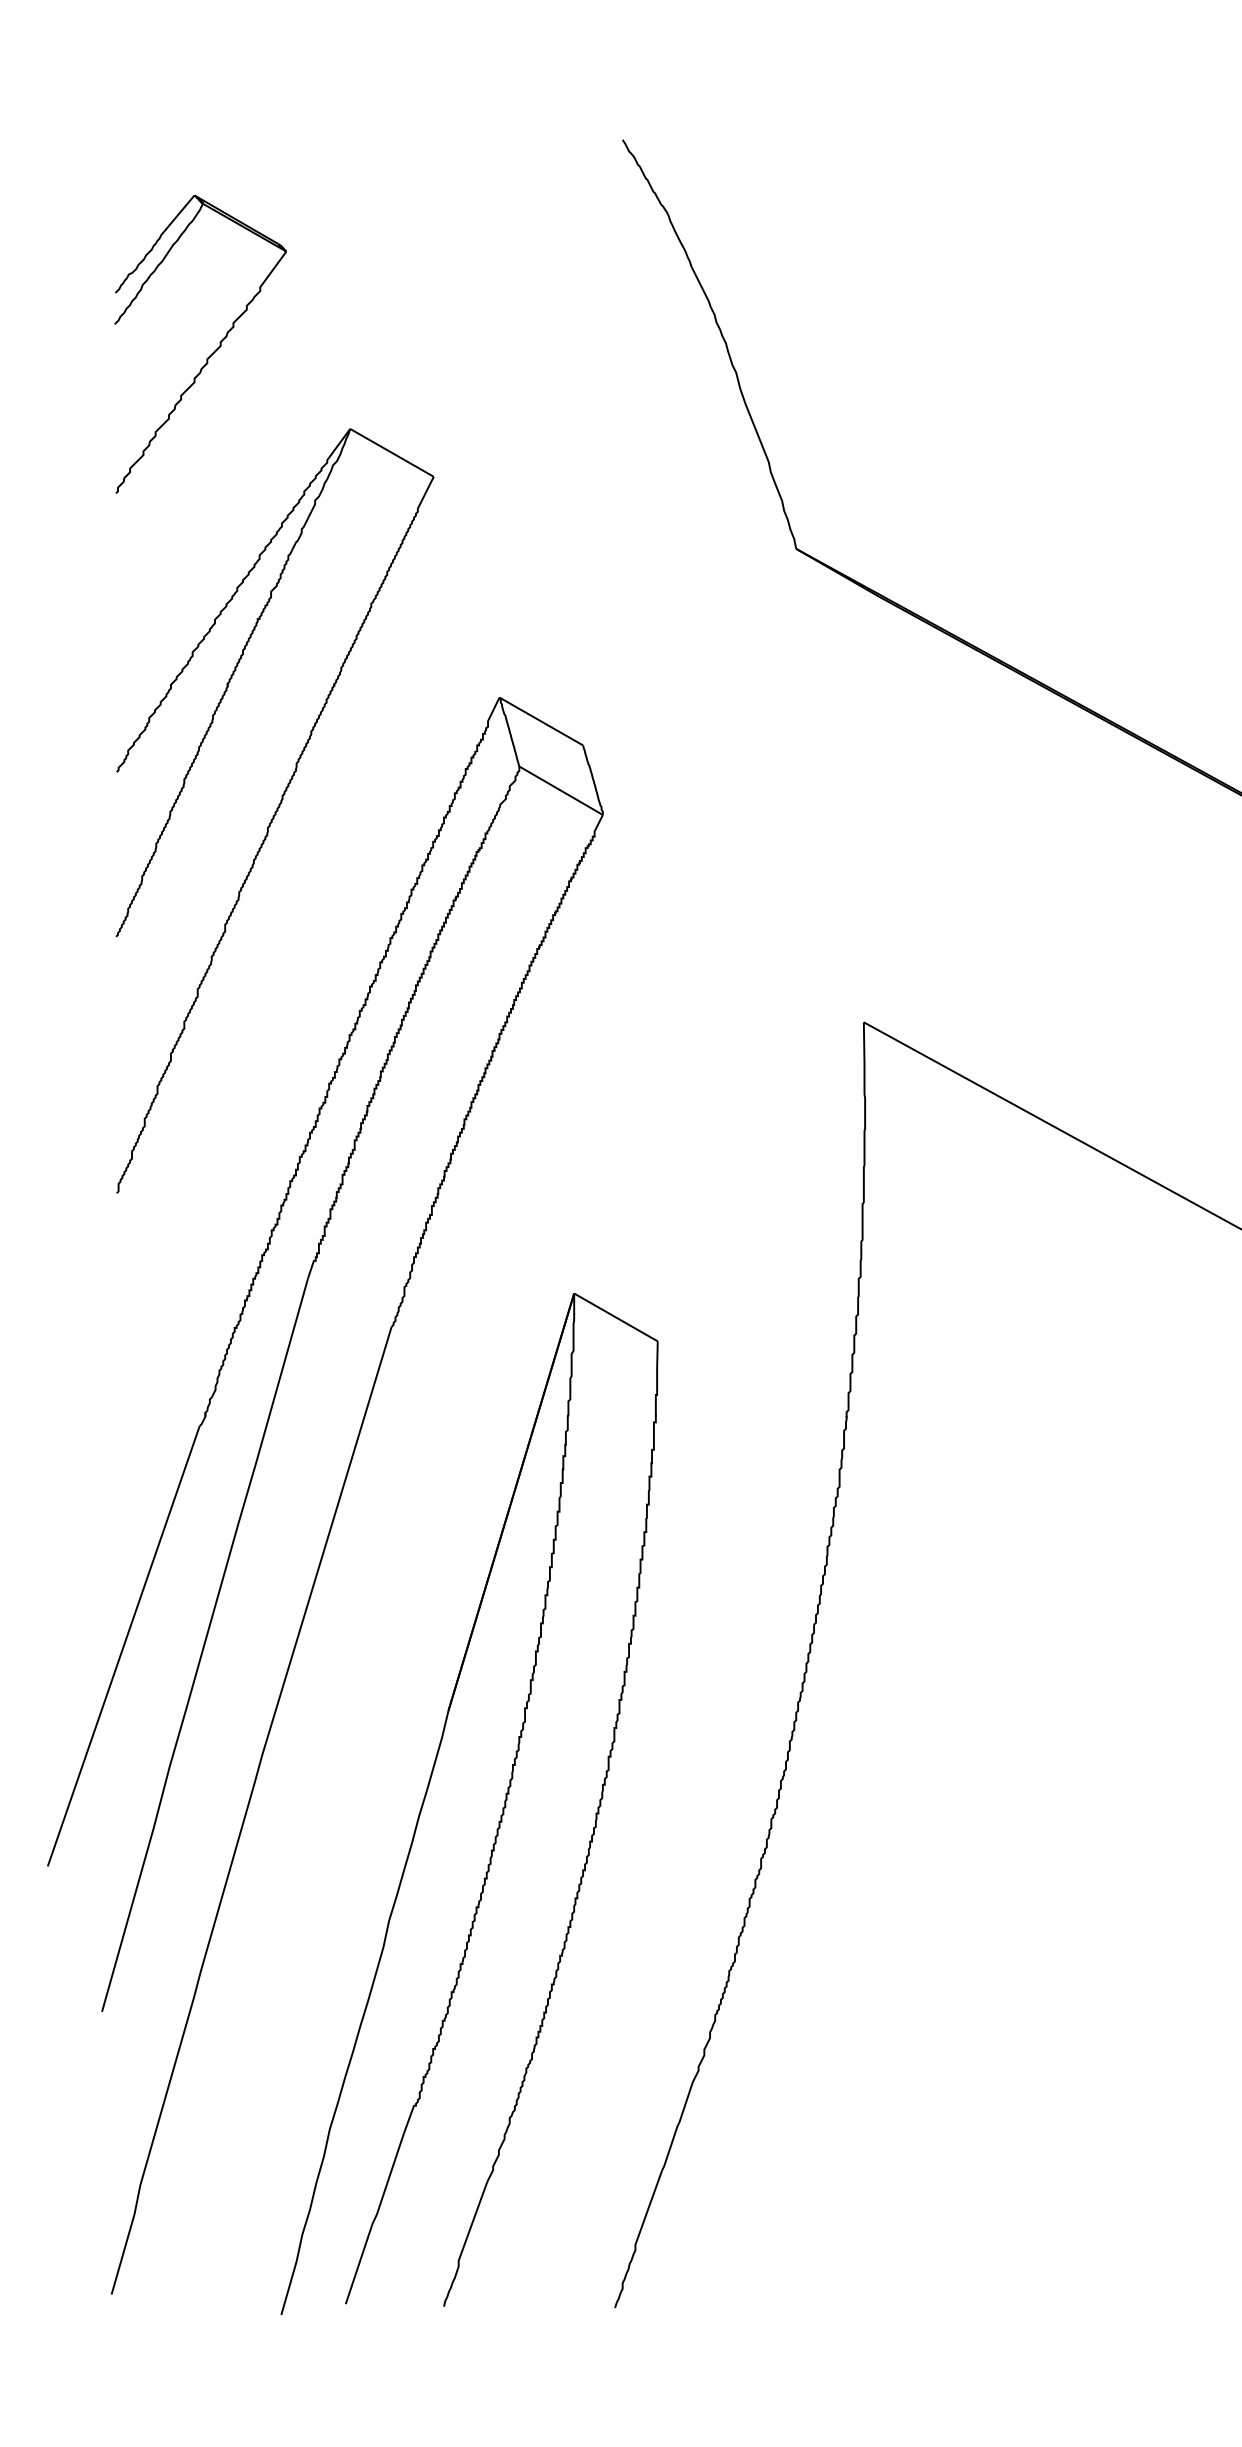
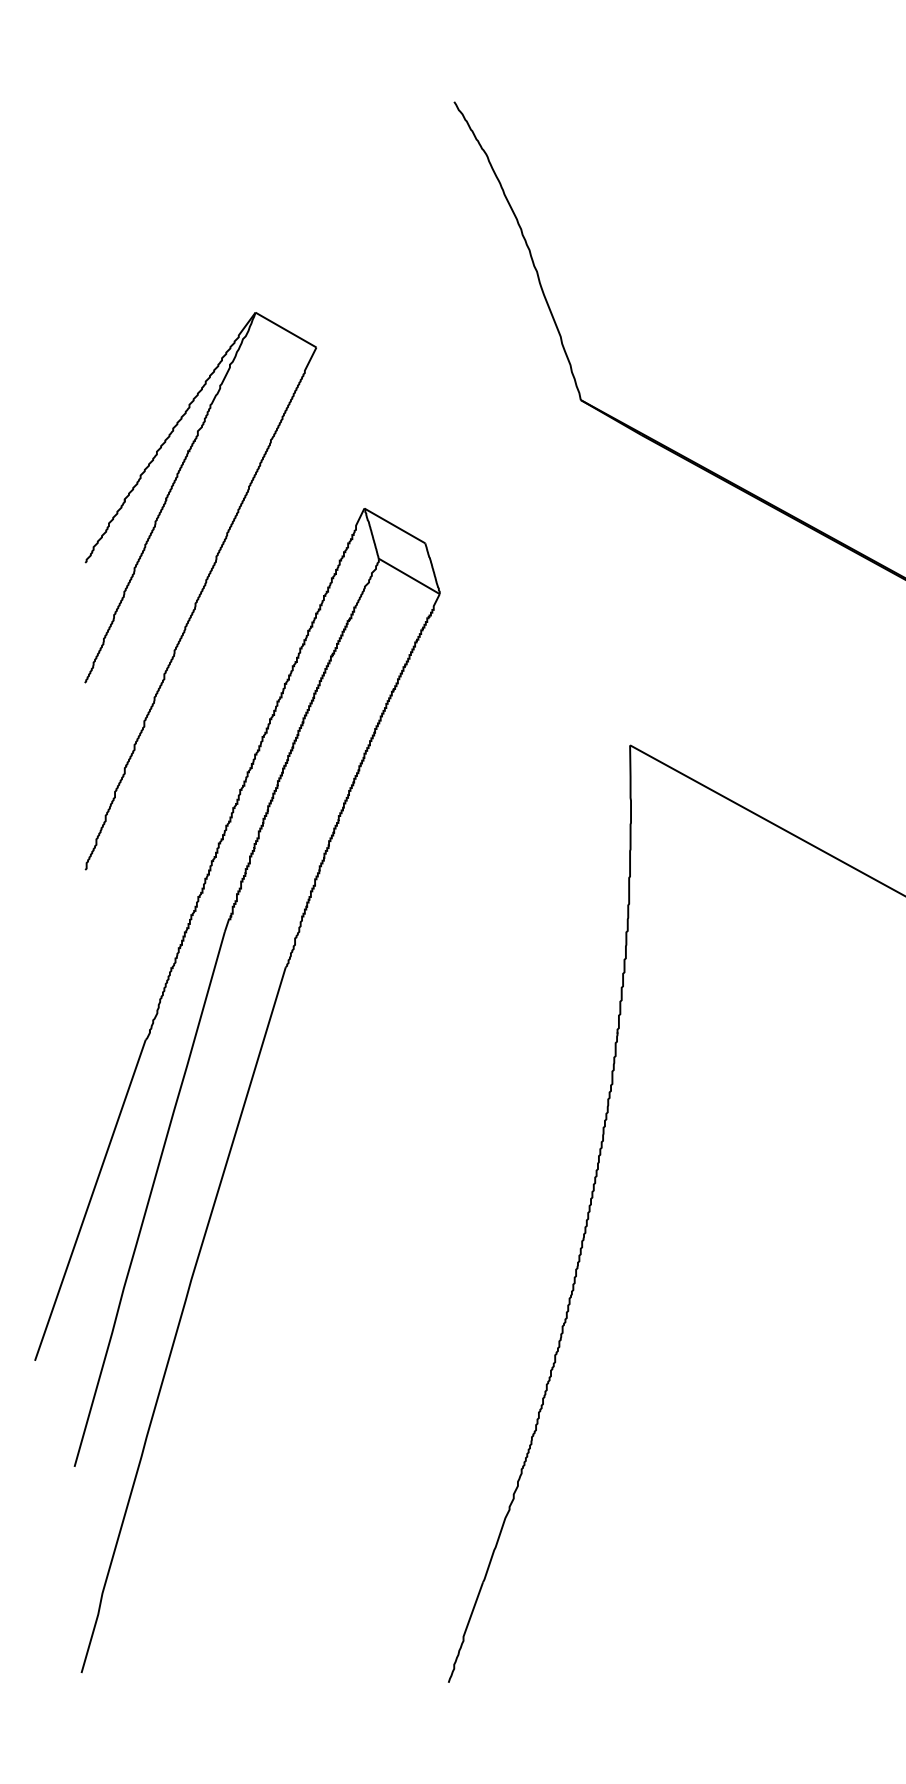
part: (211, 353) -> (154, 257), removed
part: (502, 1807) -> (366, 1317), removed

